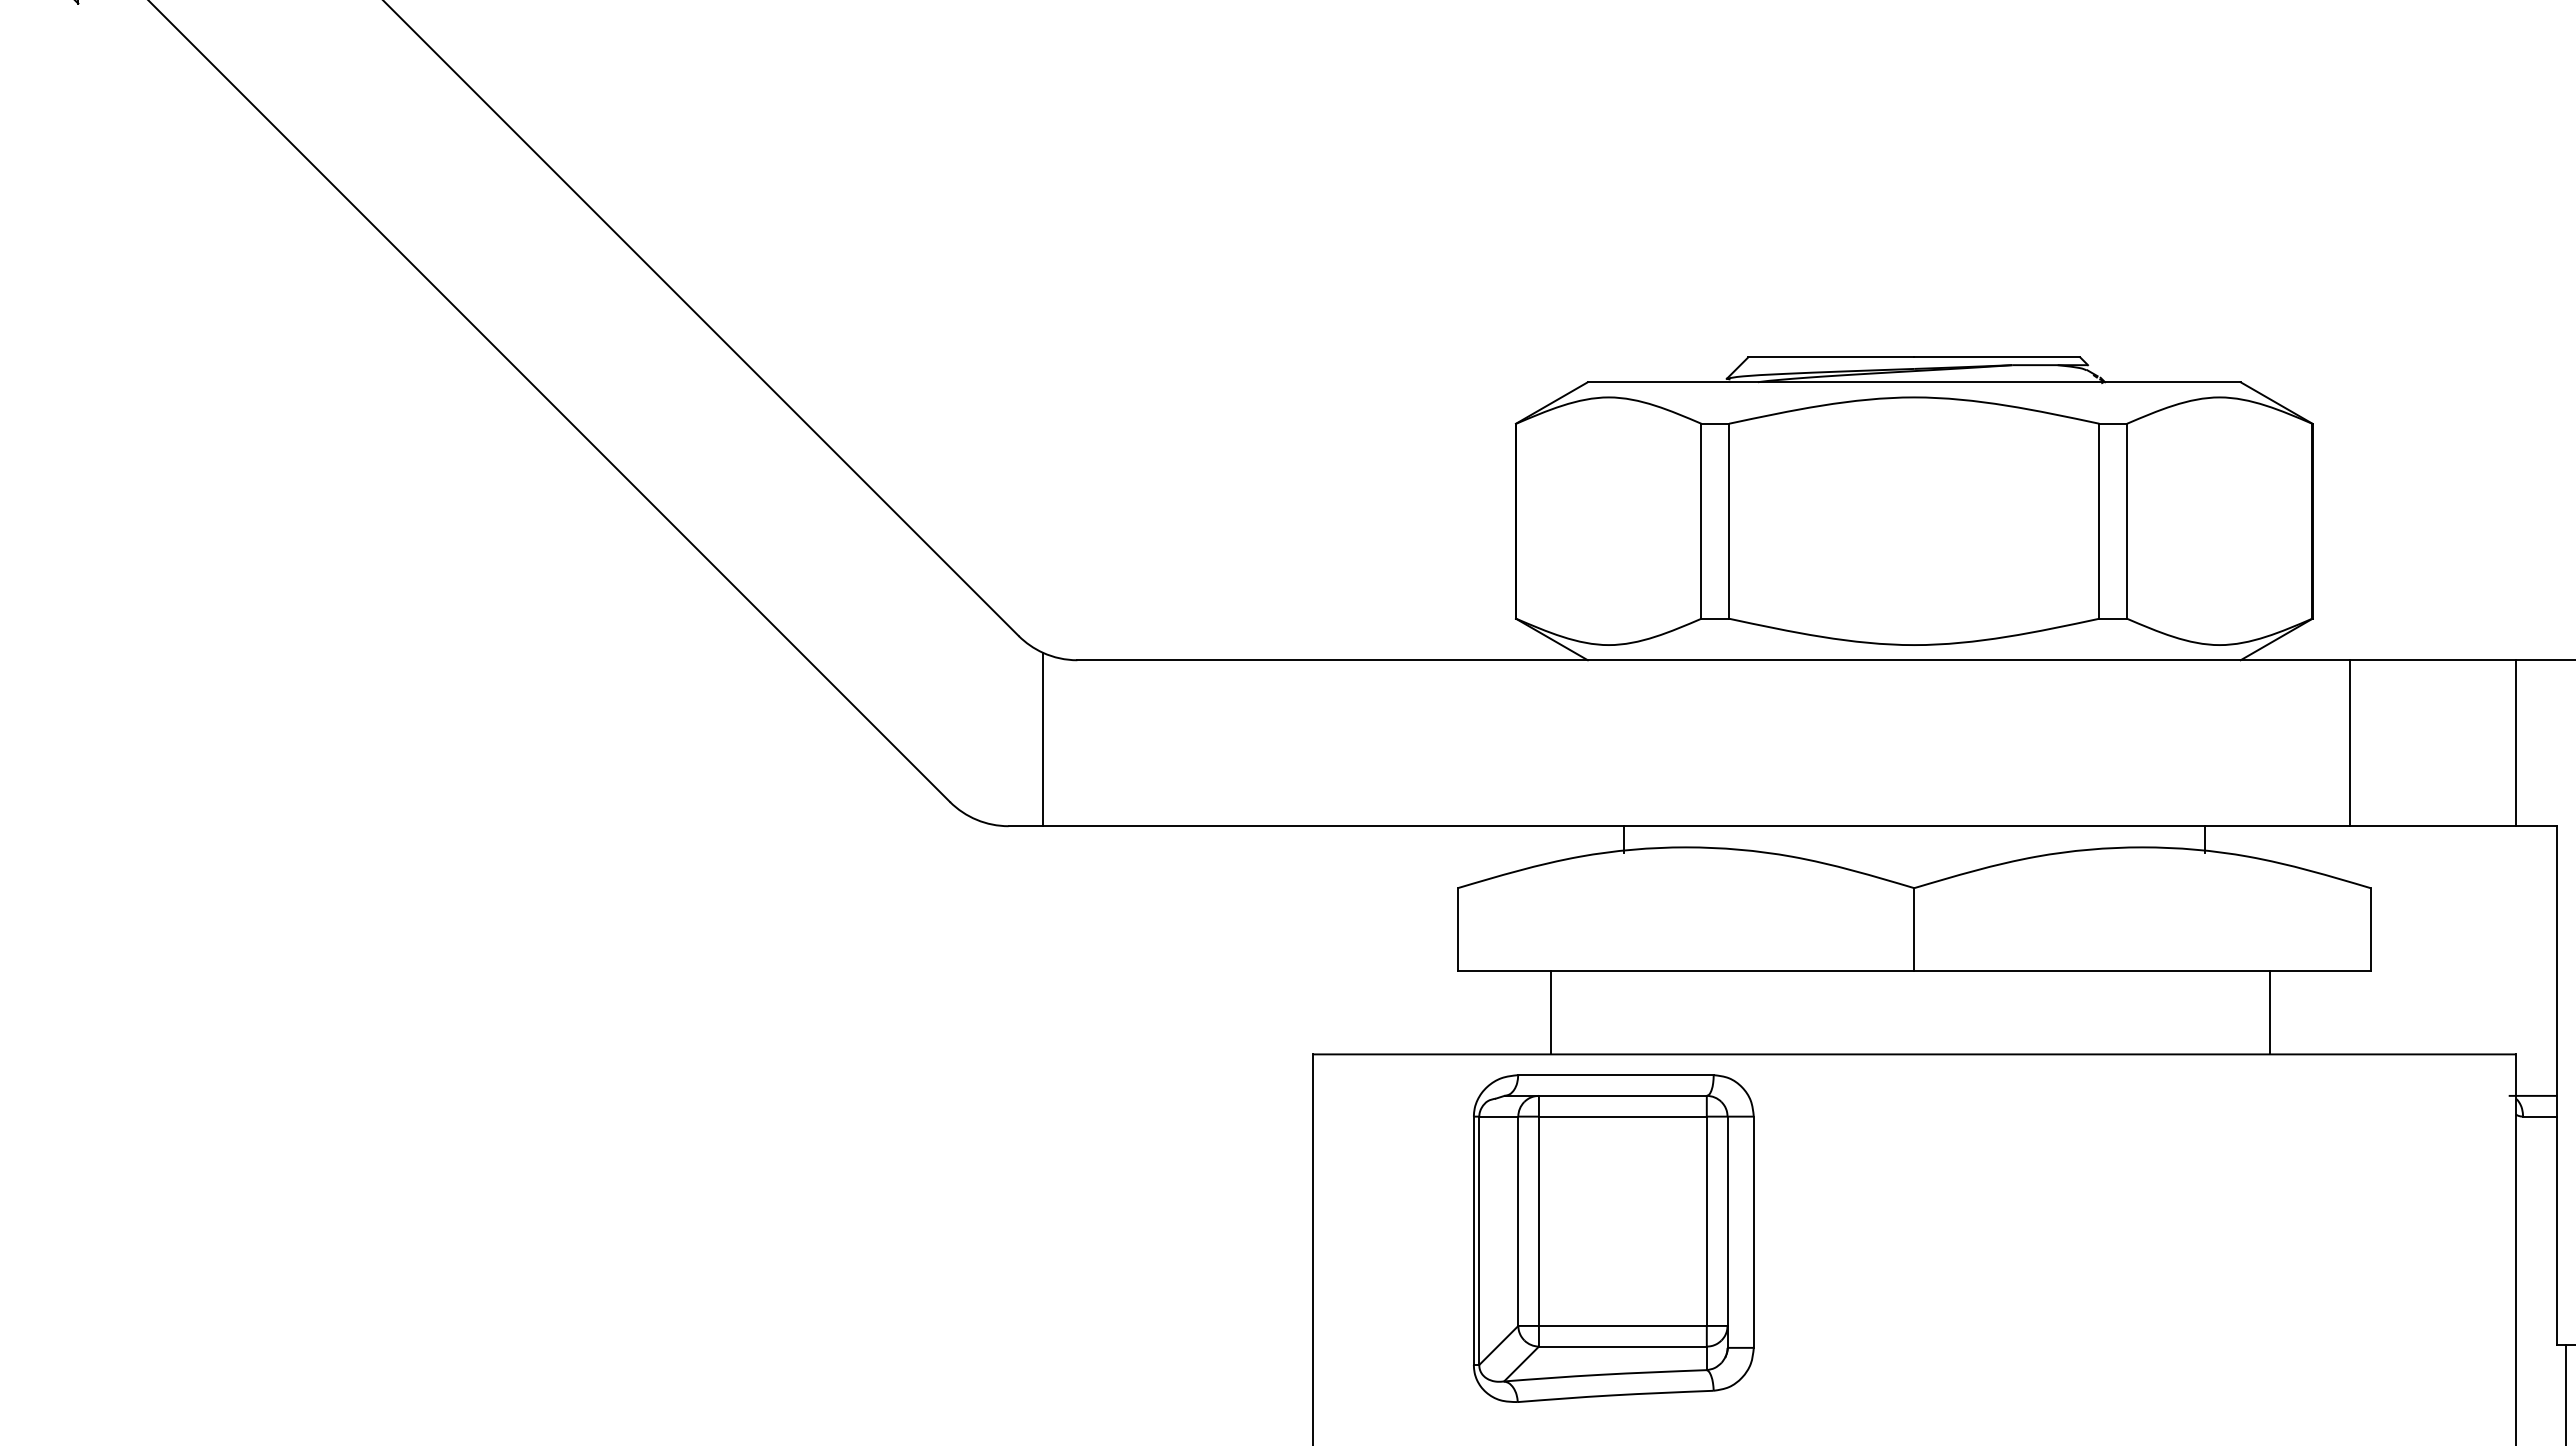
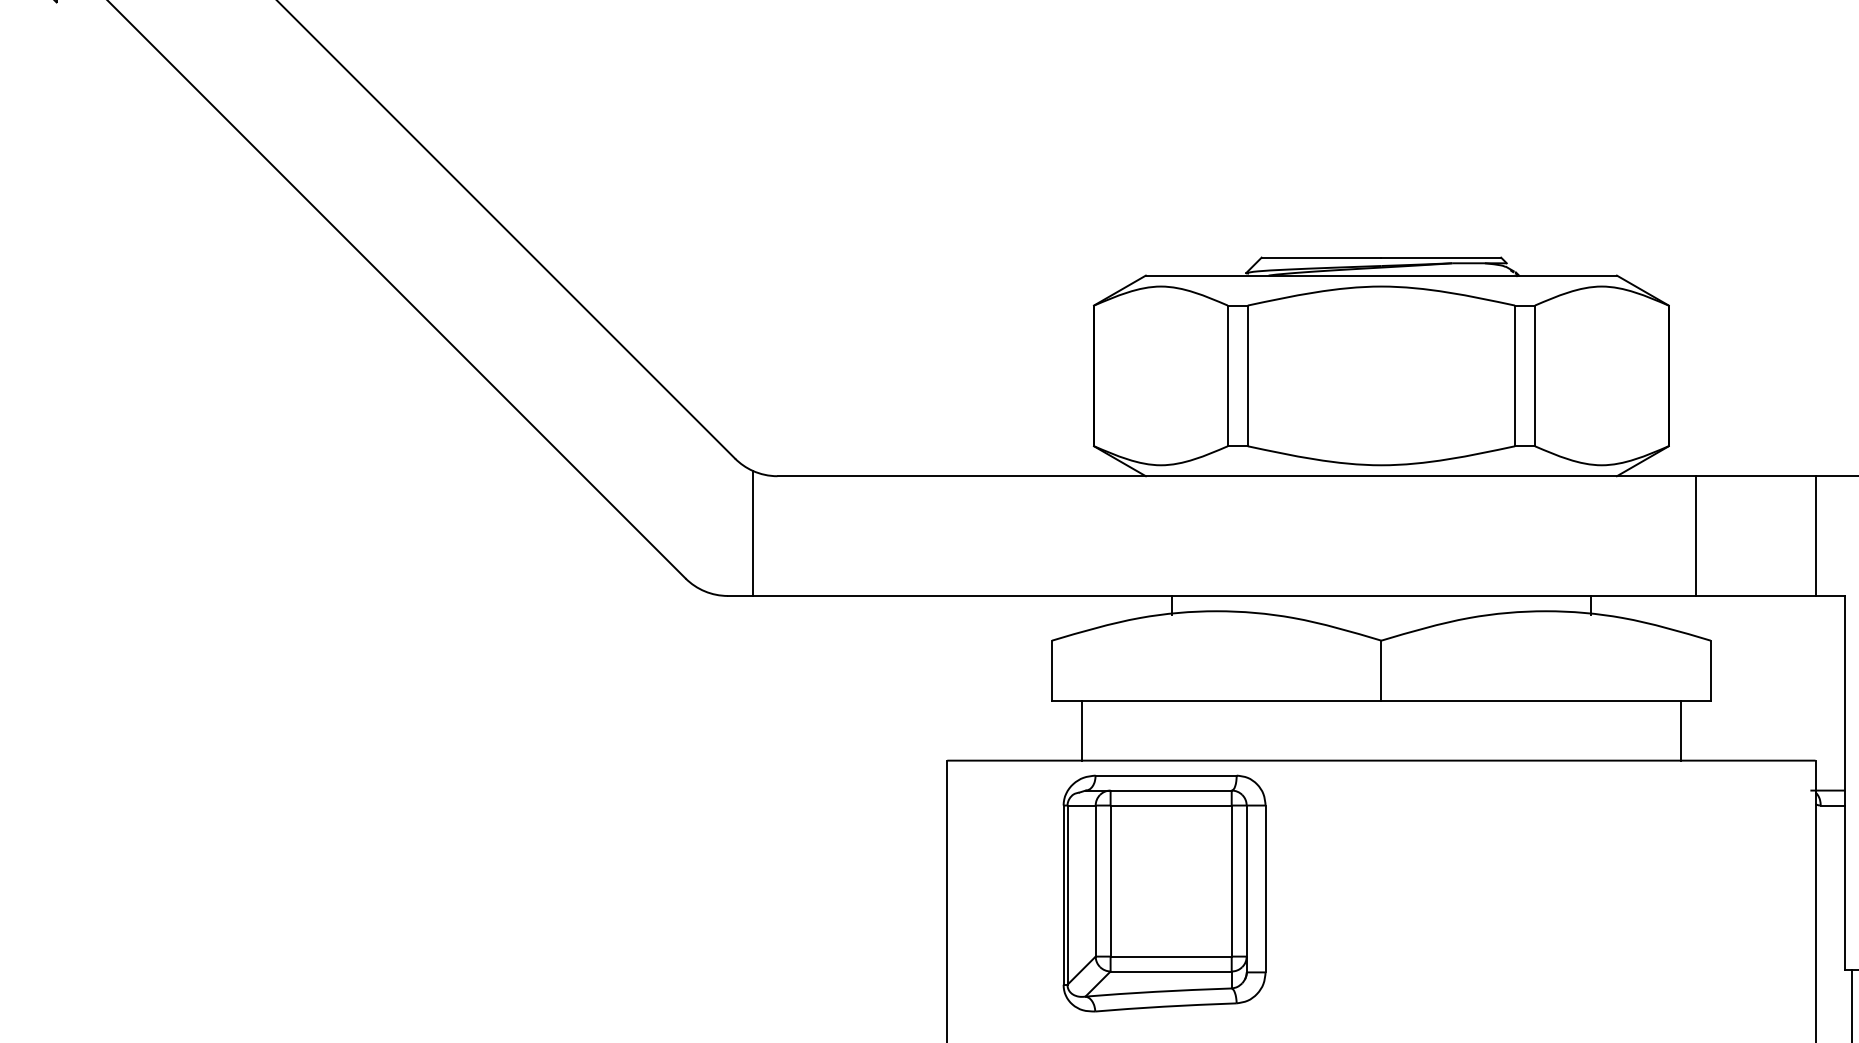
line: (1551, 1012) -> (1082, 730), moved
line: (2270, 1012) -> (1681, 730), moved

